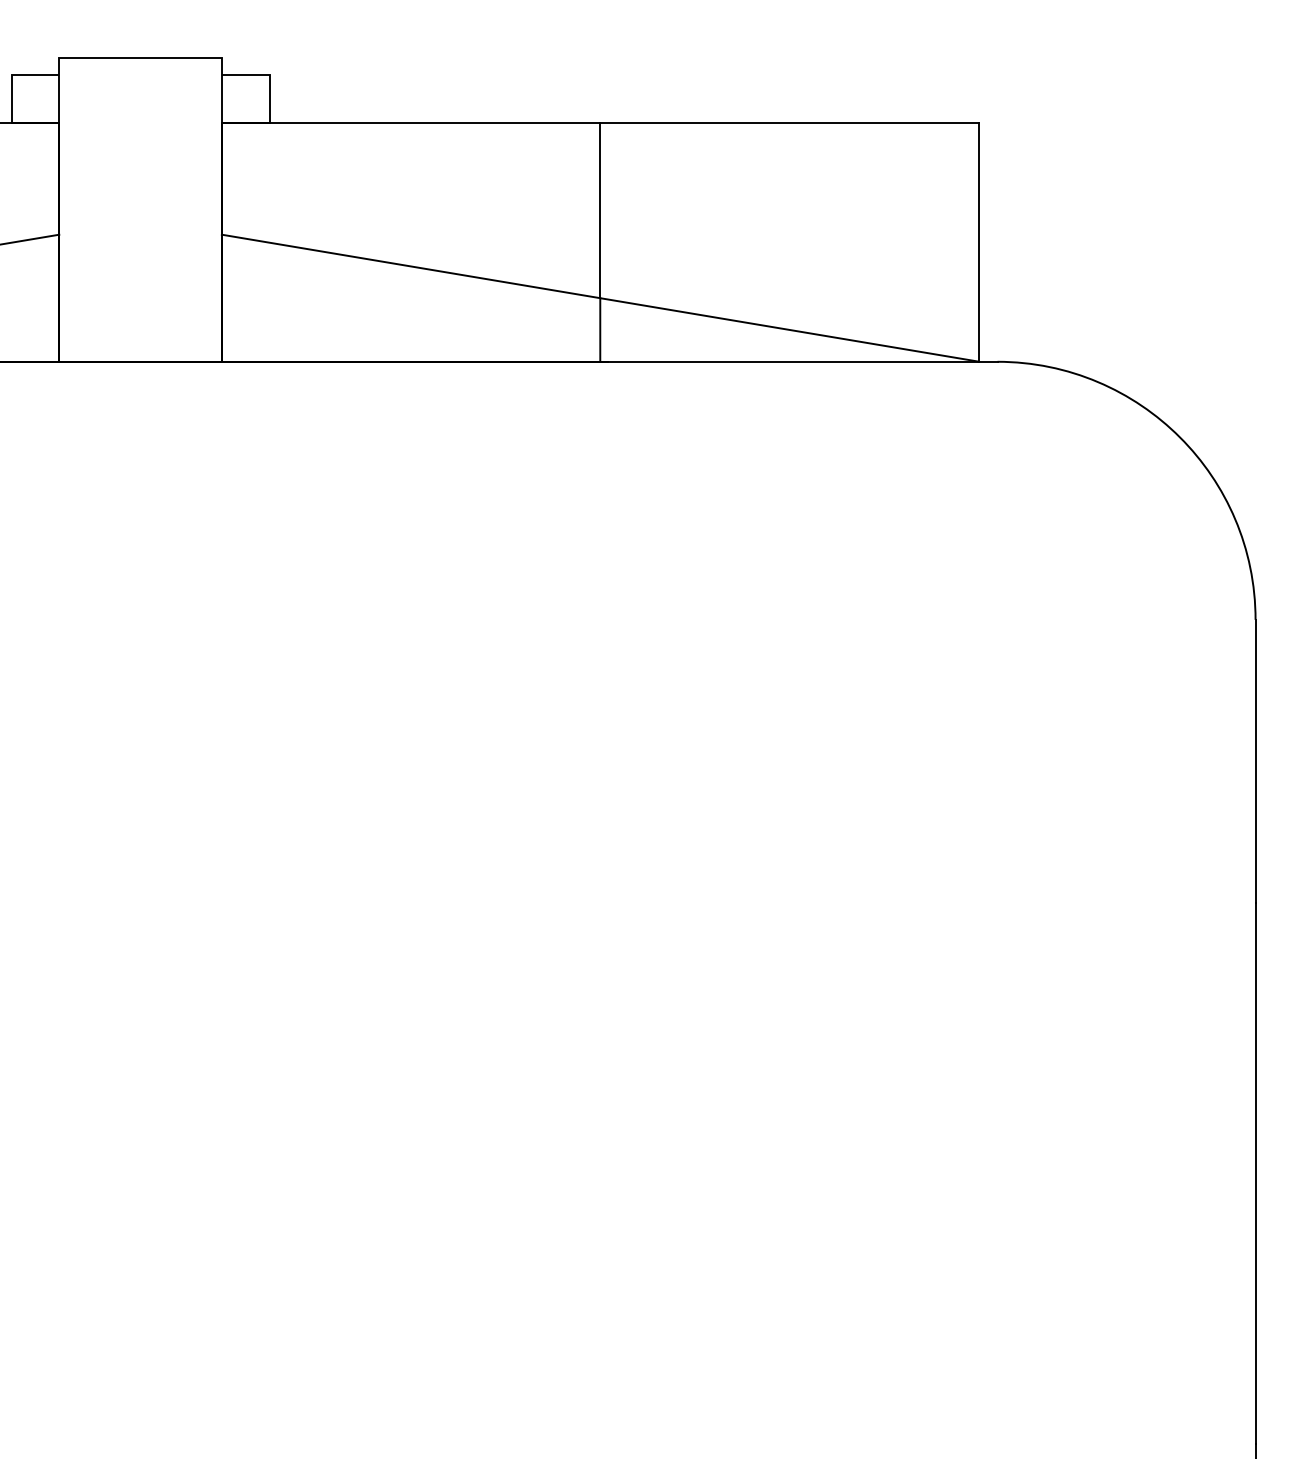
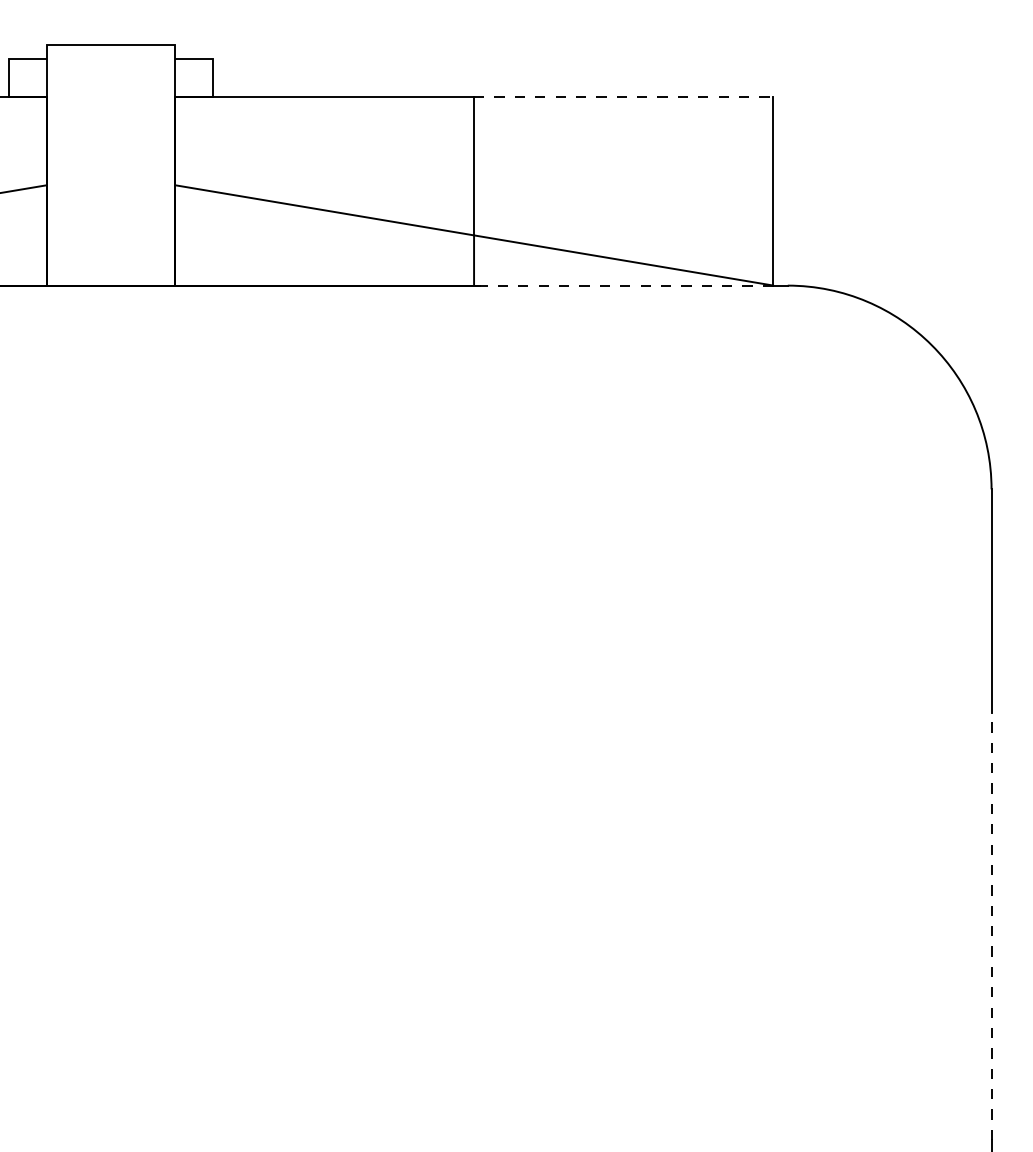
line: (790, 123) -> (624, 97), solid -> dashed
line: (793, 361) -> (626, 285), solid -> dashed
line: (1255, 1173) -> (991, 926), solid -> dashed

